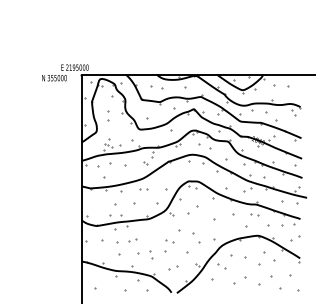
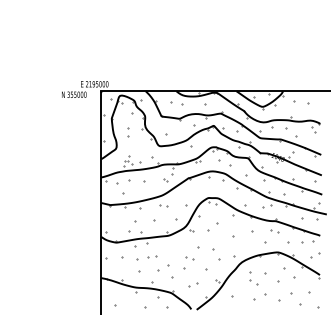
part: (150, 254) -> (170, 271), size x1.6
part: (221, 265) -> (253, 282), moved

